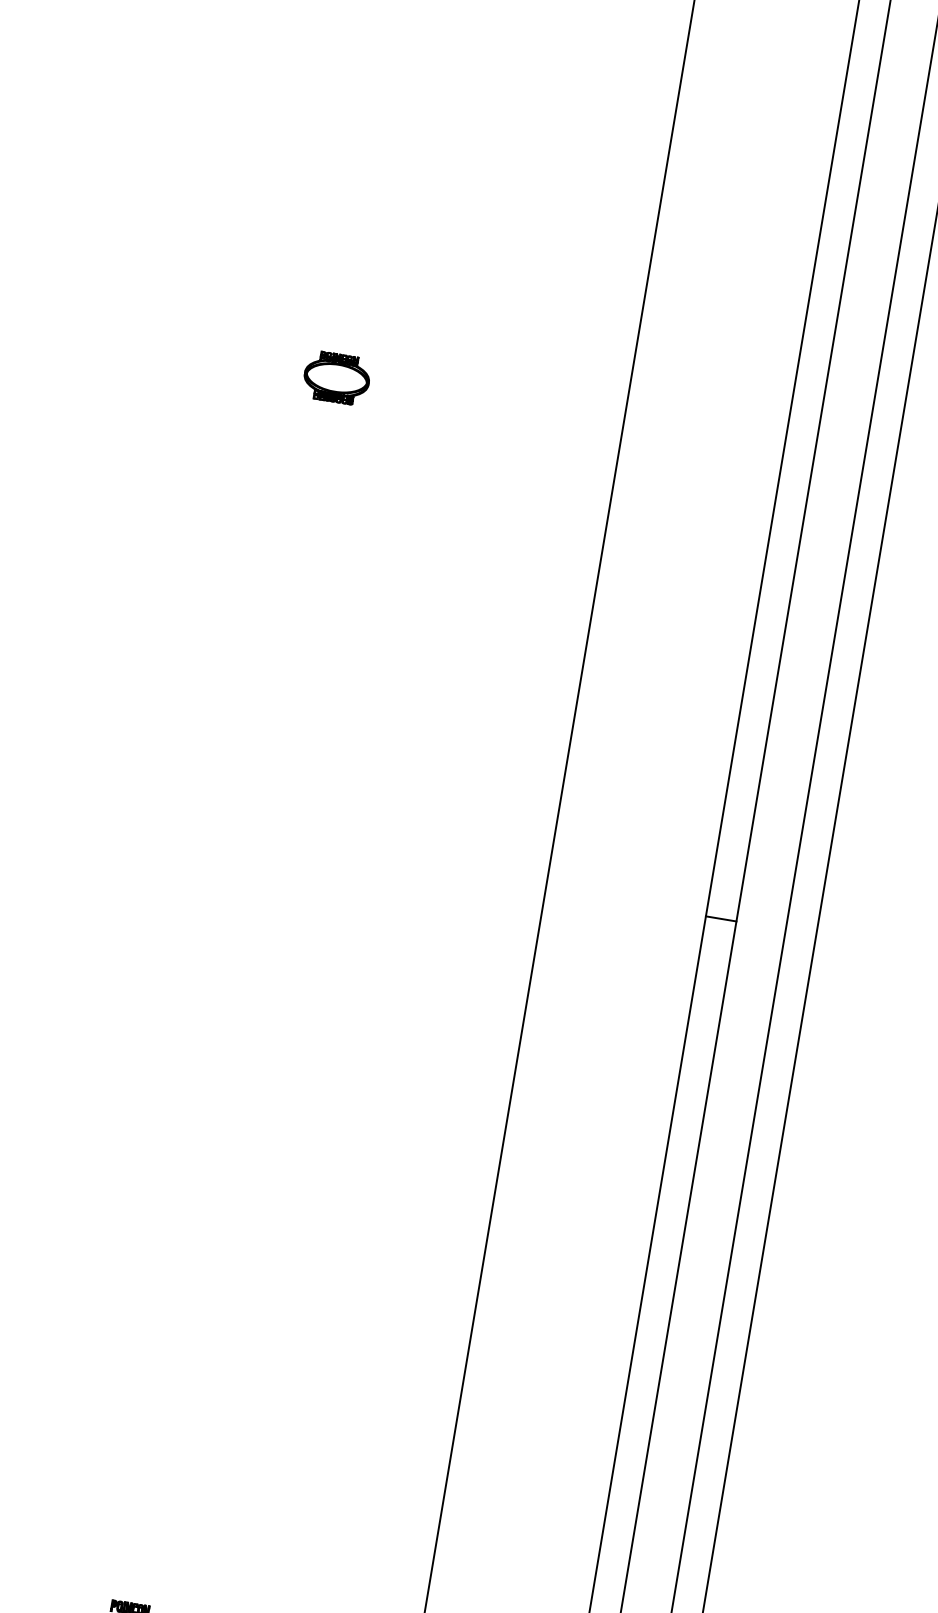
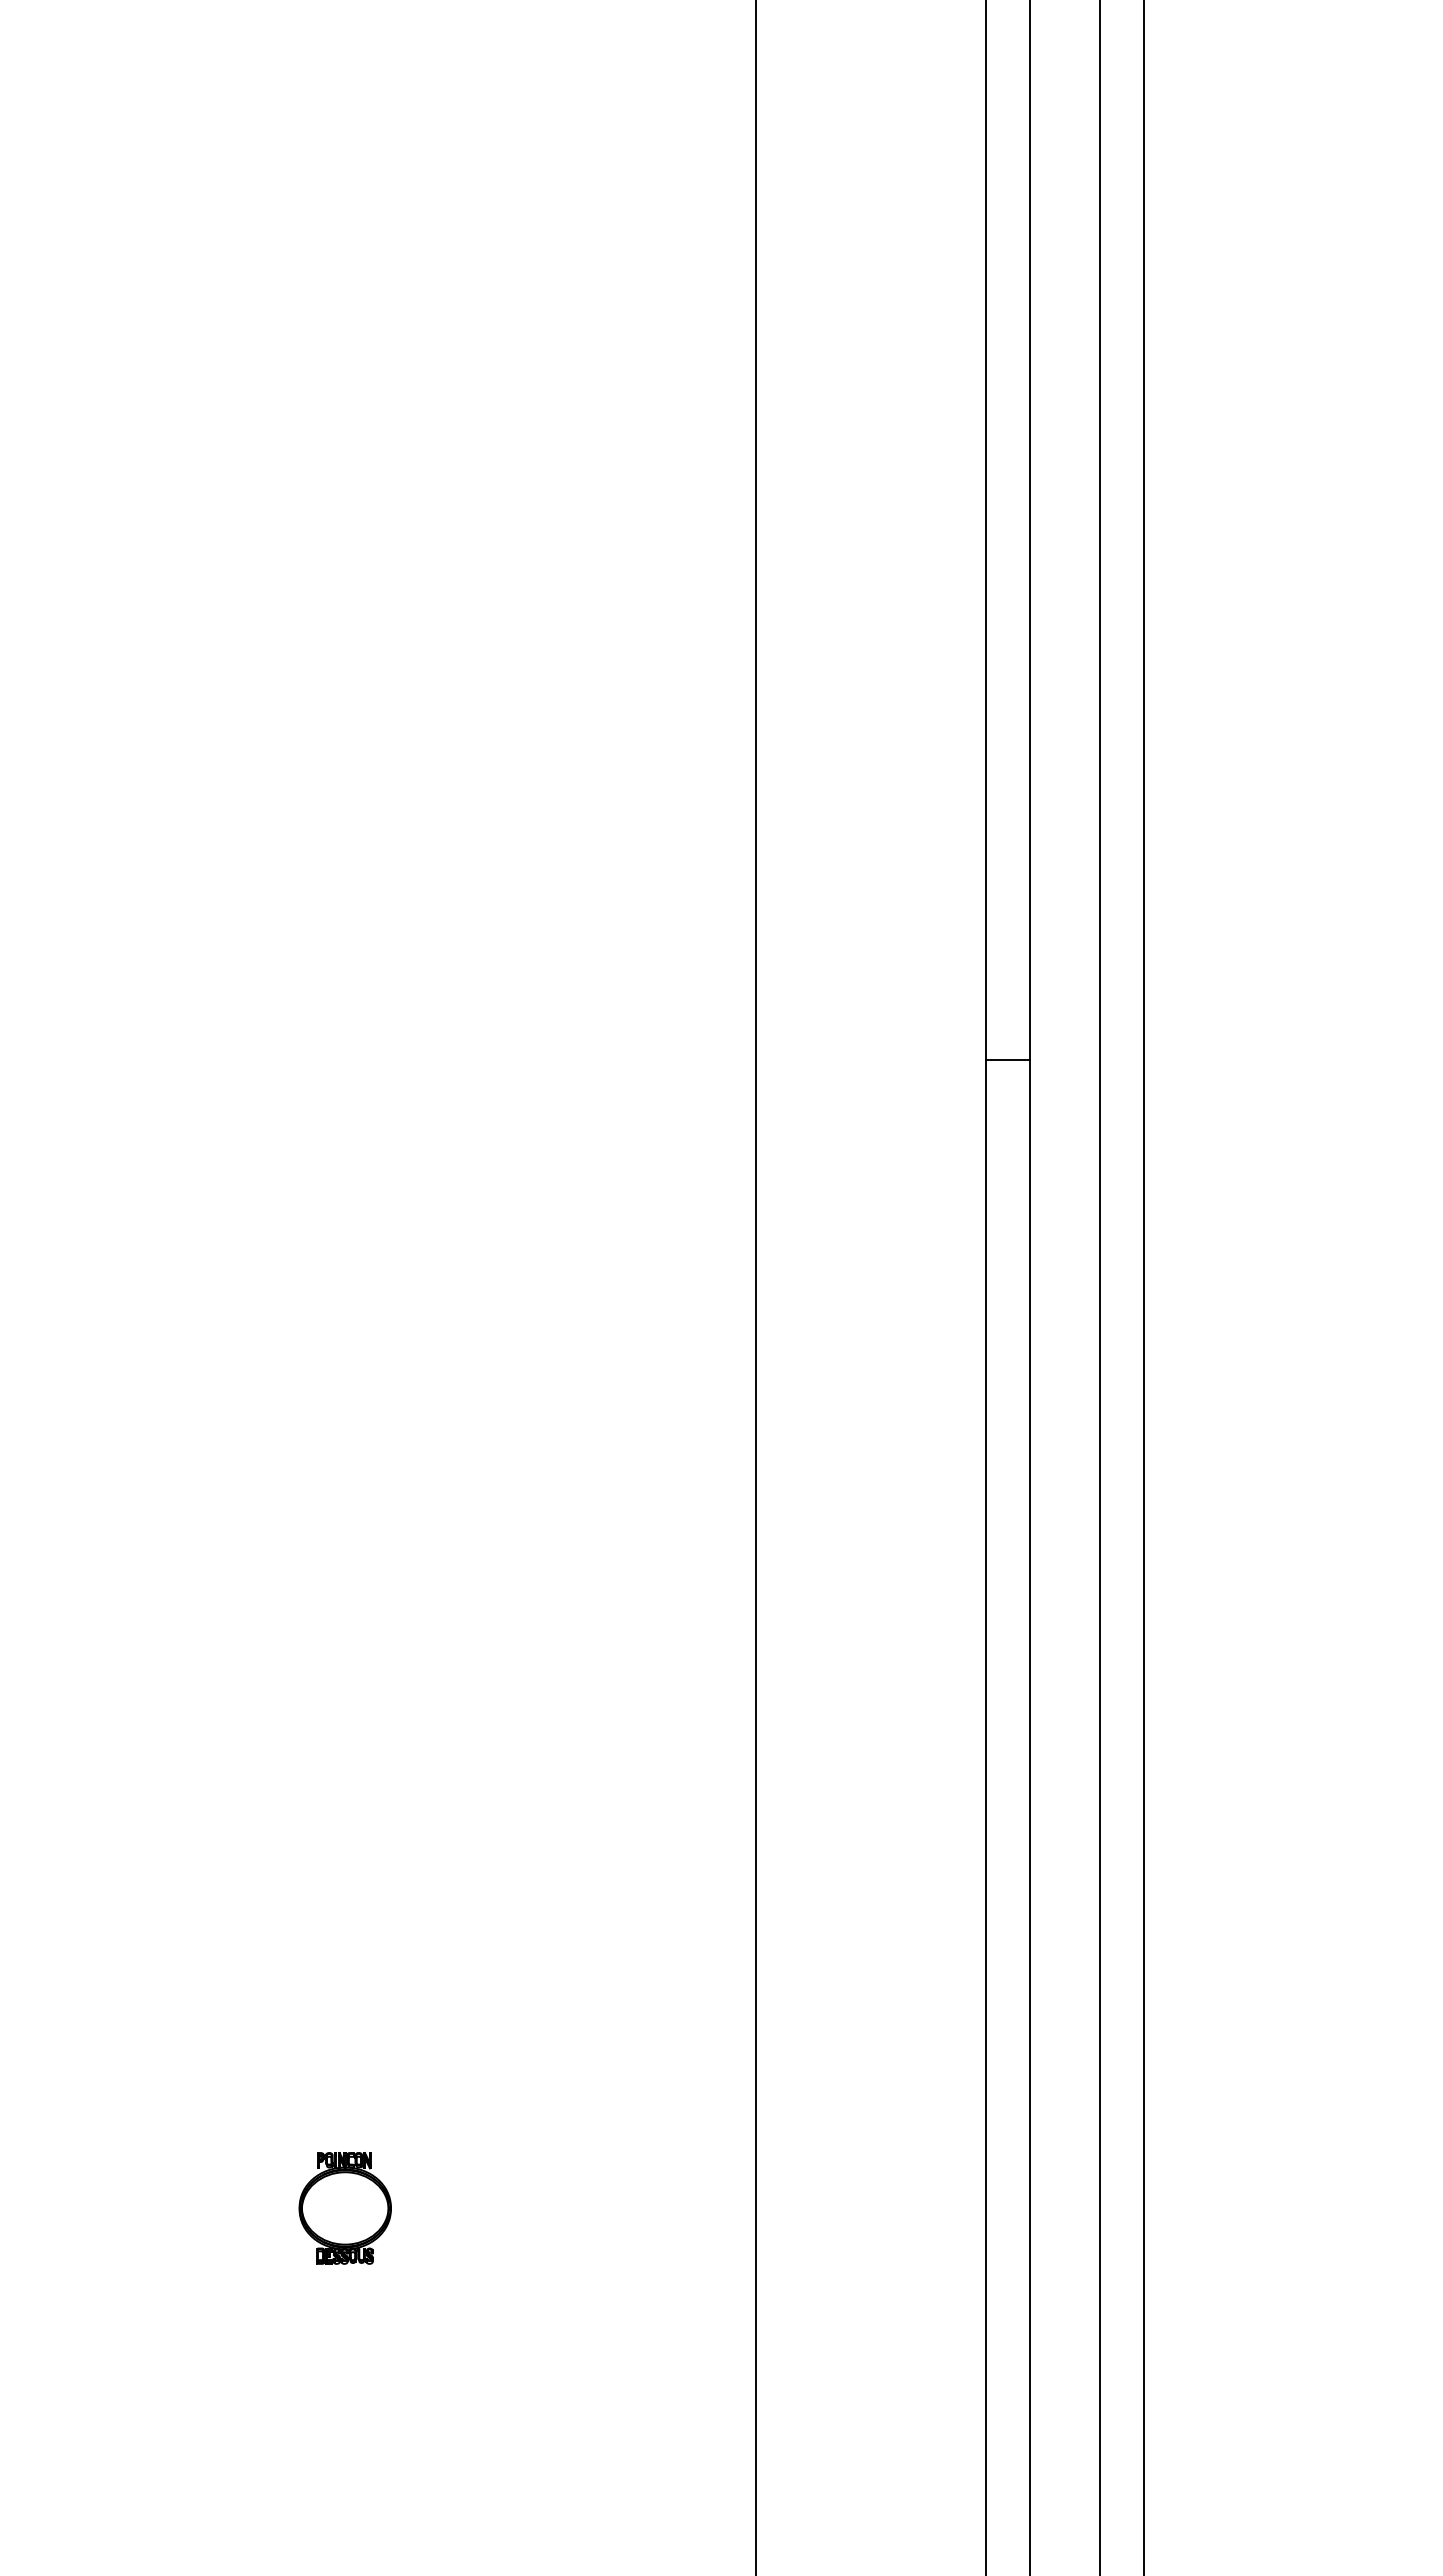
part: (336, 378) -> (344, 395), removed

